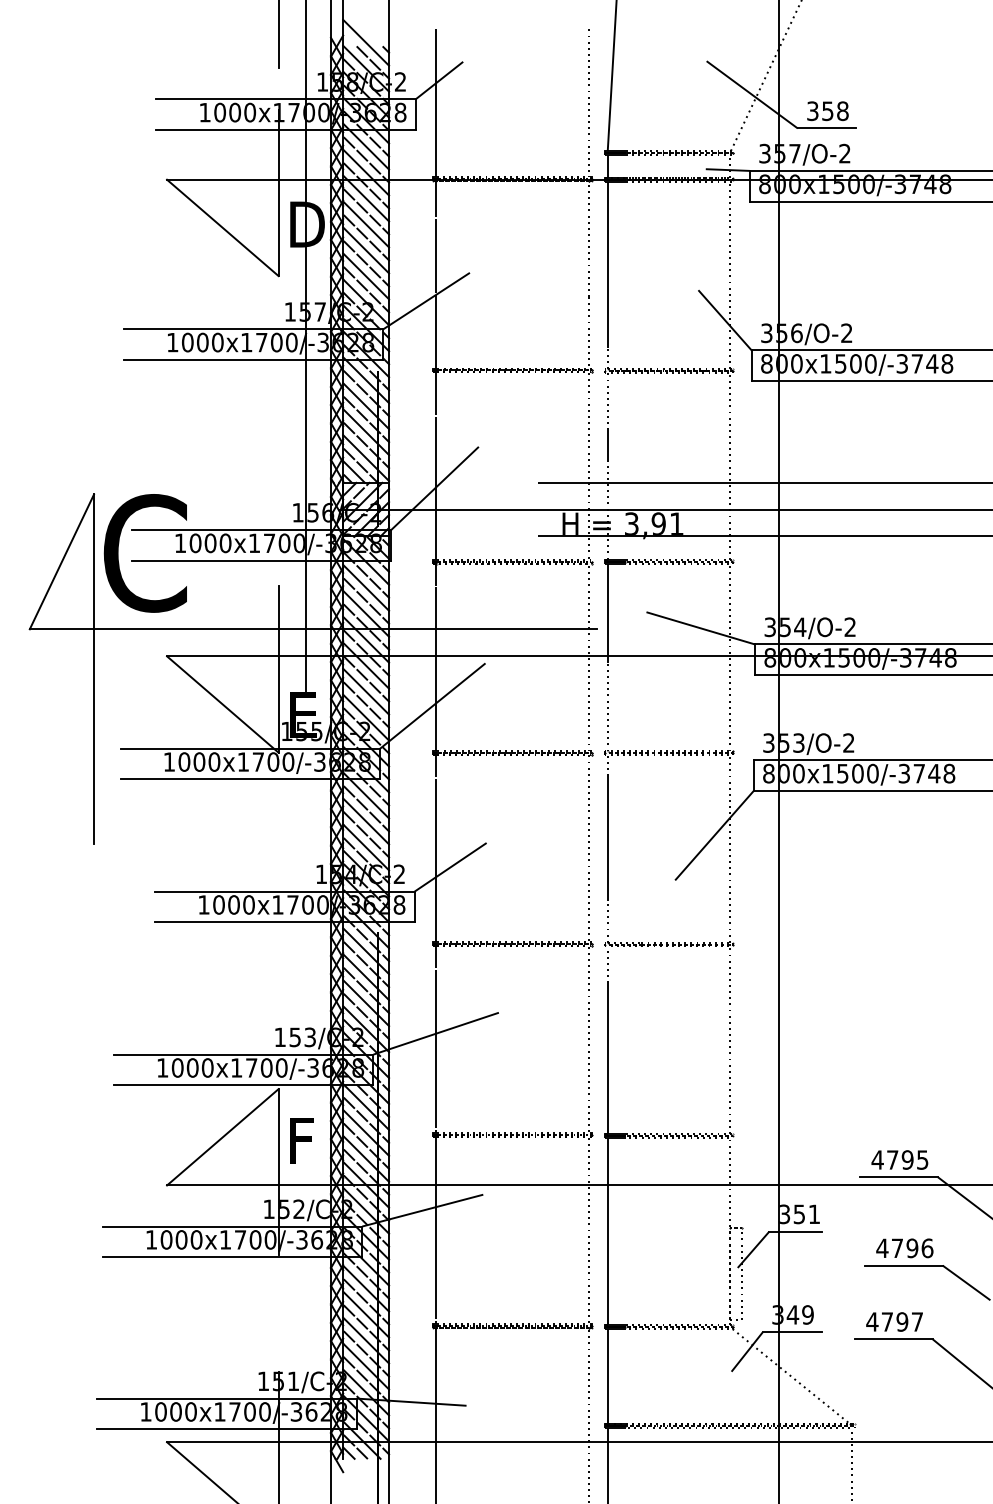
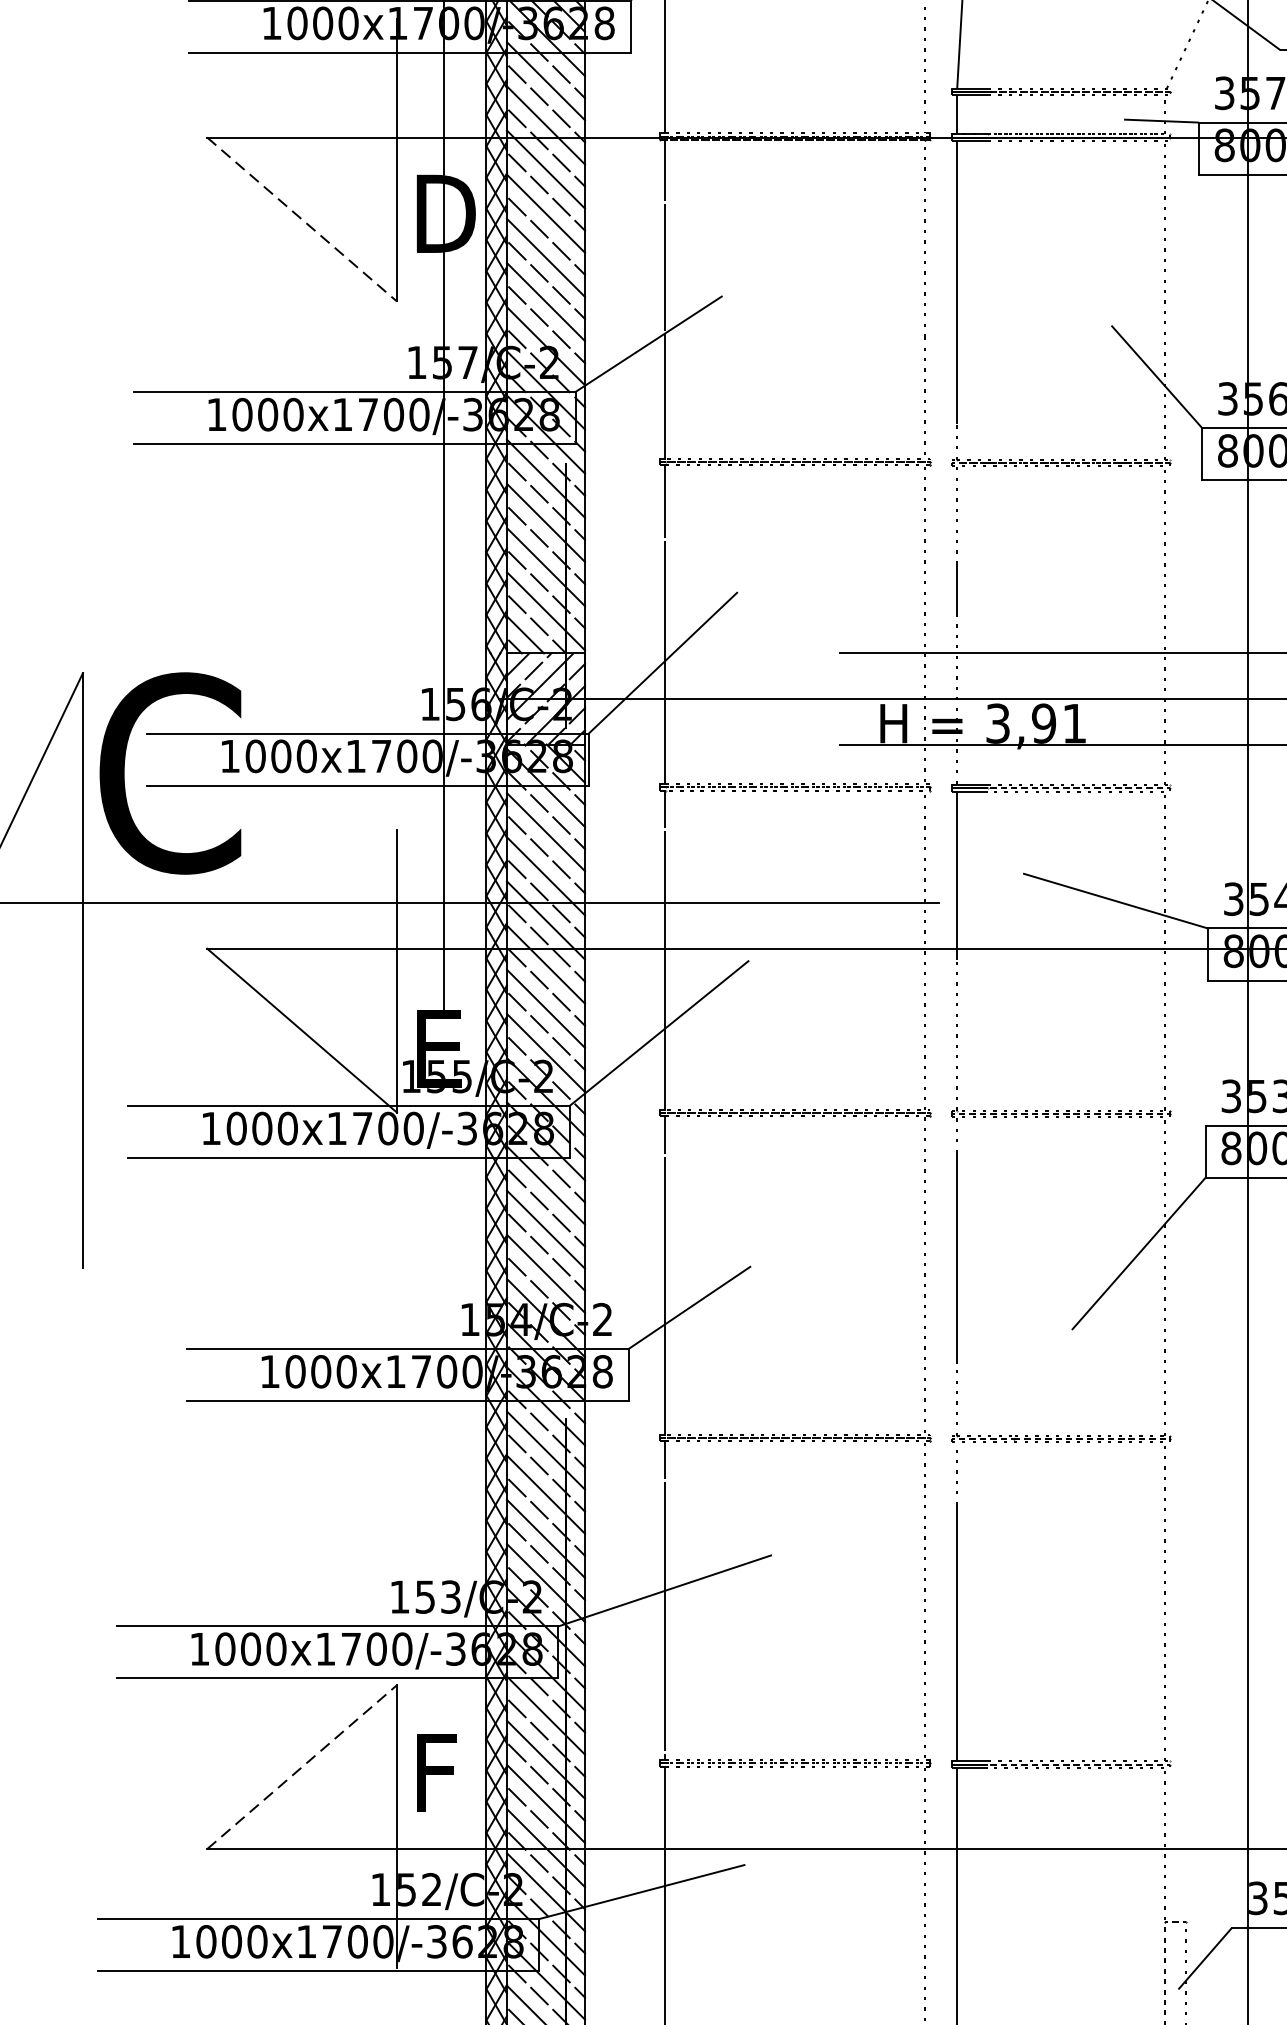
line: (222, 227) -> (301, 218), solid -> dashed
line: (222, 1137) -> (301, 1767), solid -> dashed

